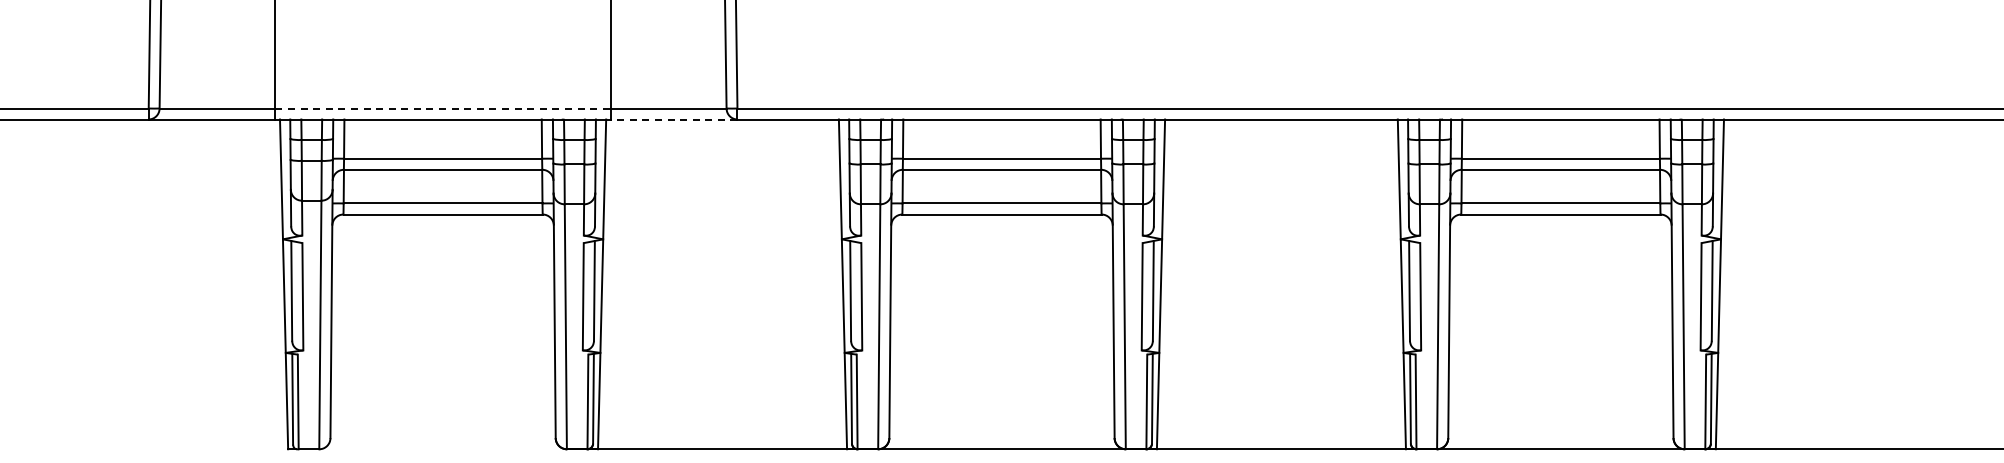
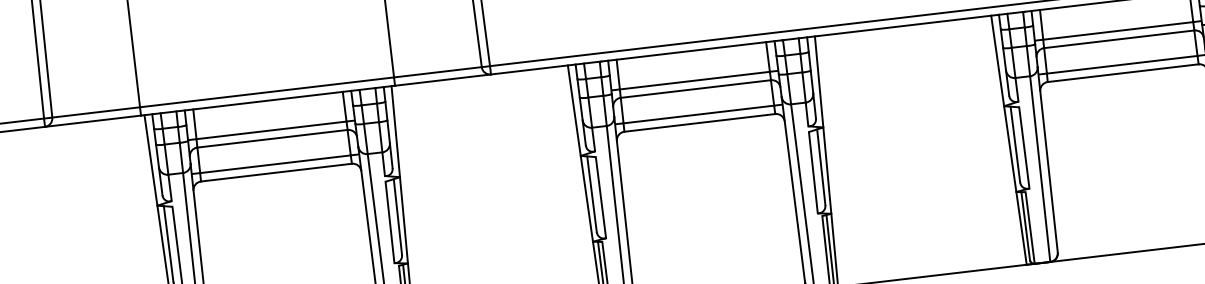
line: (443, 108) -> (267, 92), dashed -> solid
line: (673, 119) -> (442, 80), dashed -> solid

